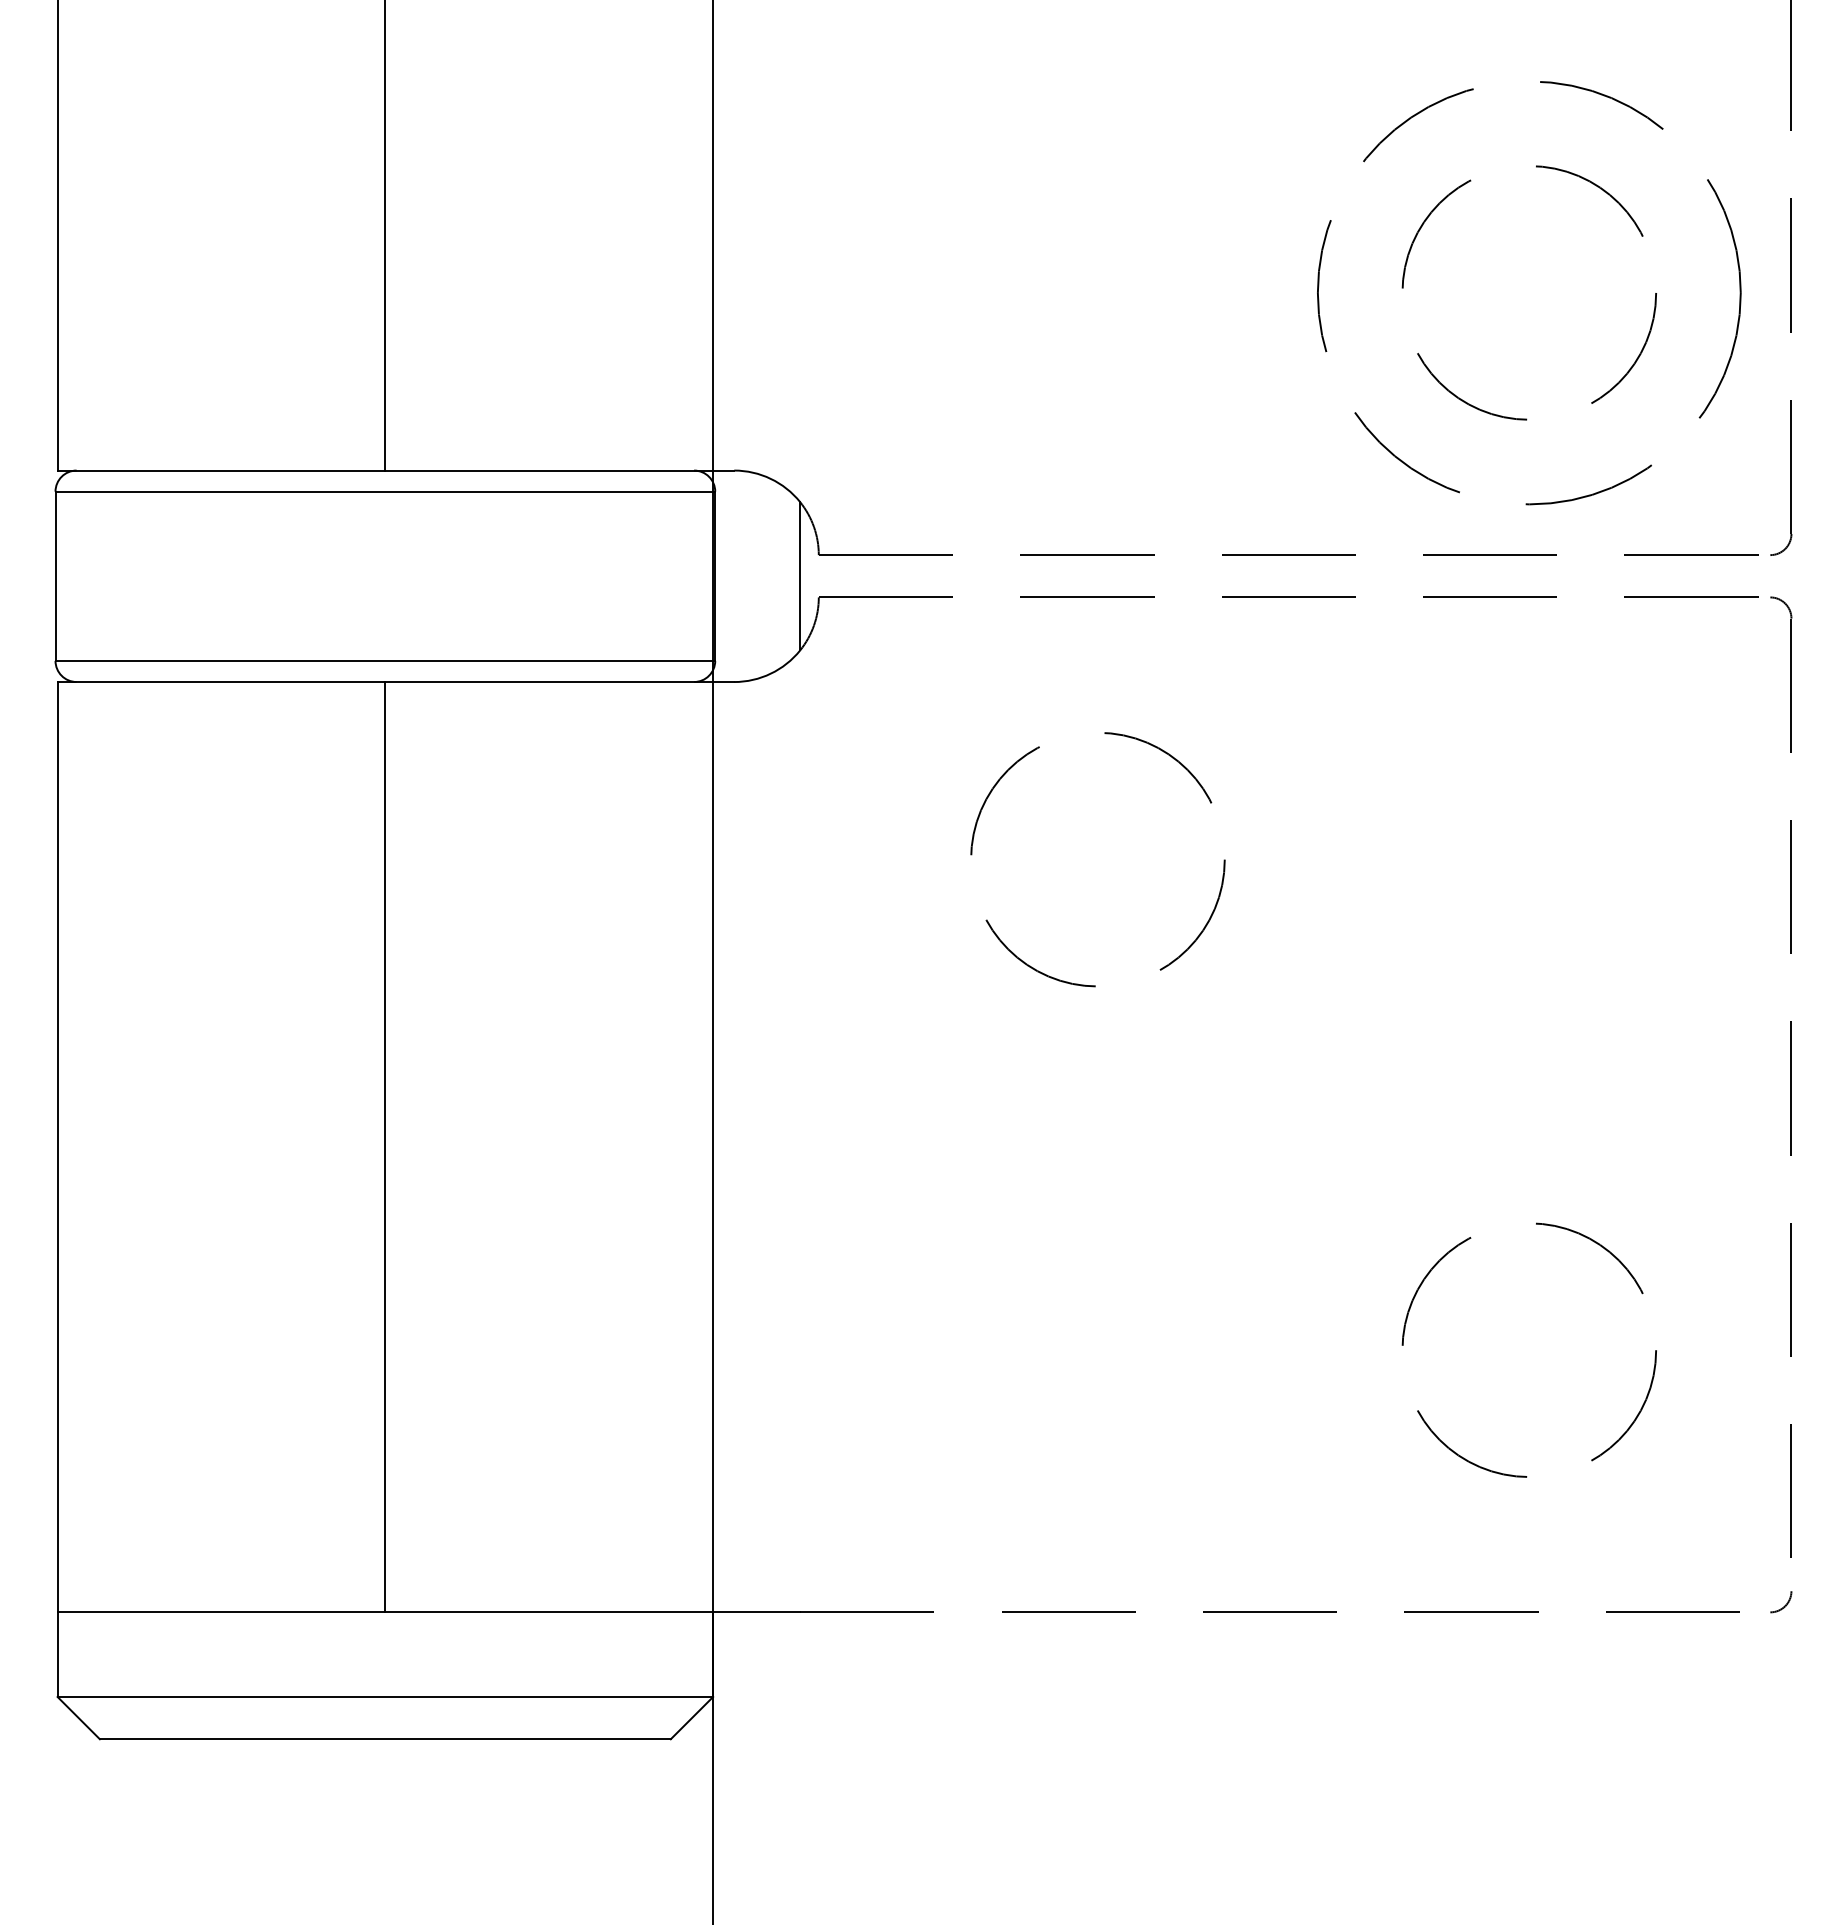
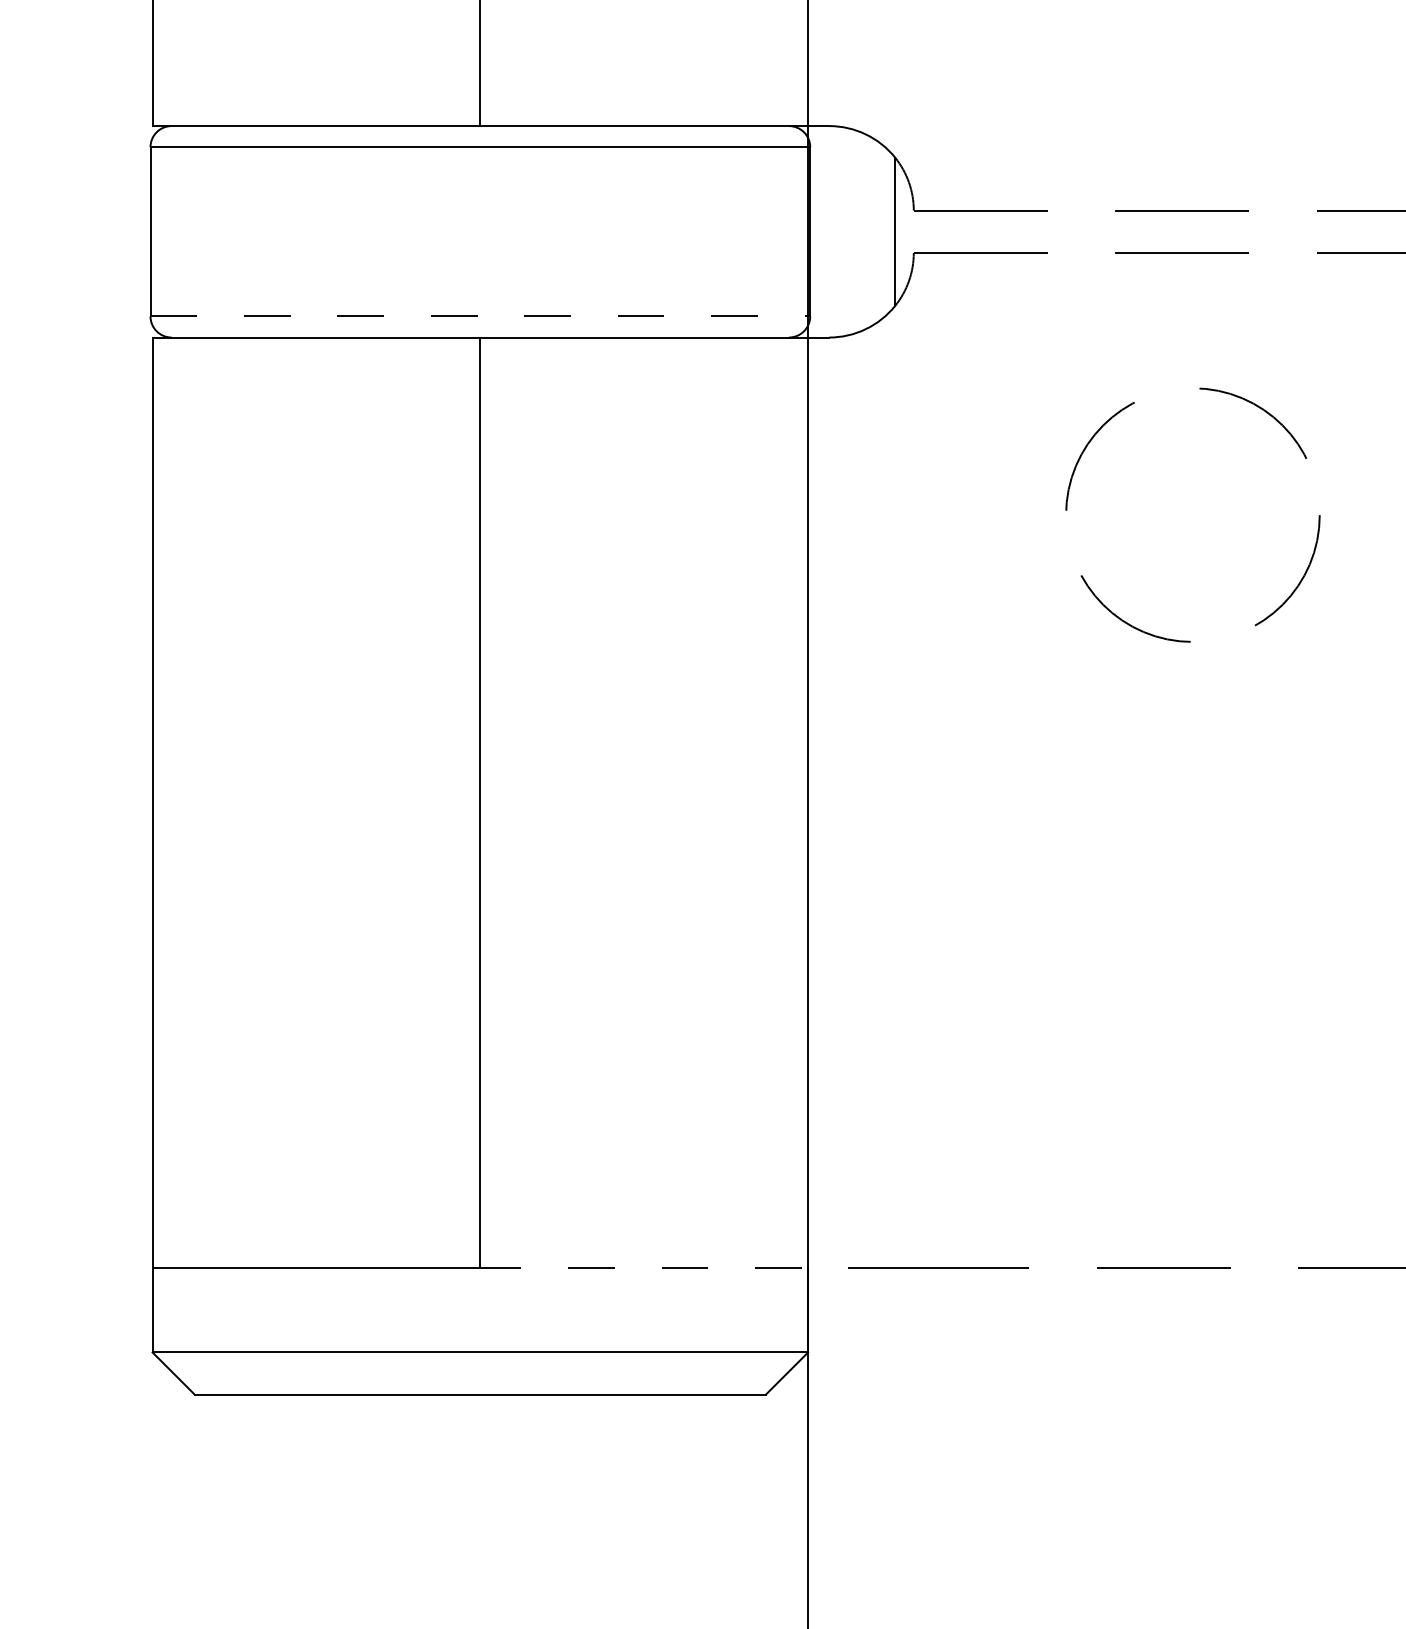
line: (385, 660) -> (480, 316), solid -> dashed
line: (592, 1612) -> (687, 1268), solid -> dashed

